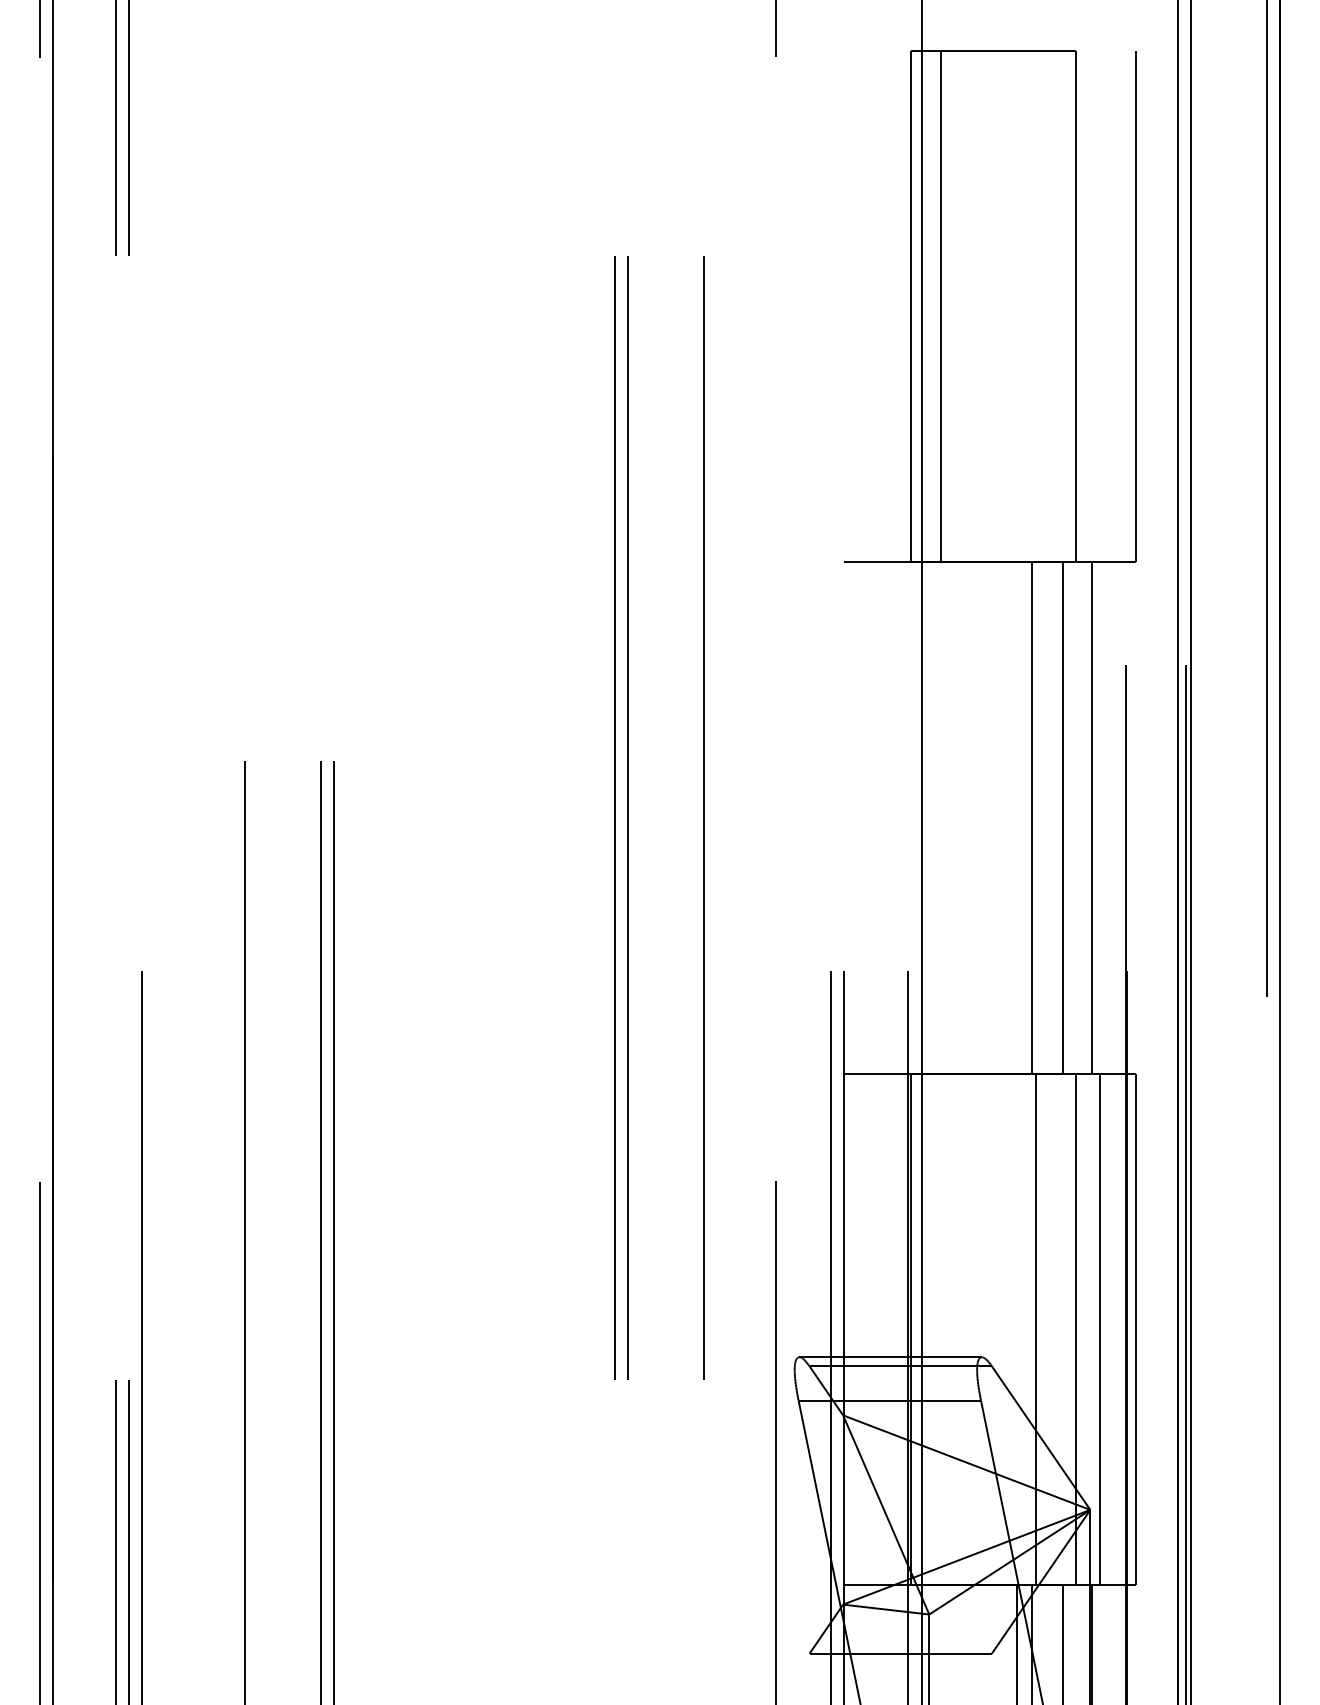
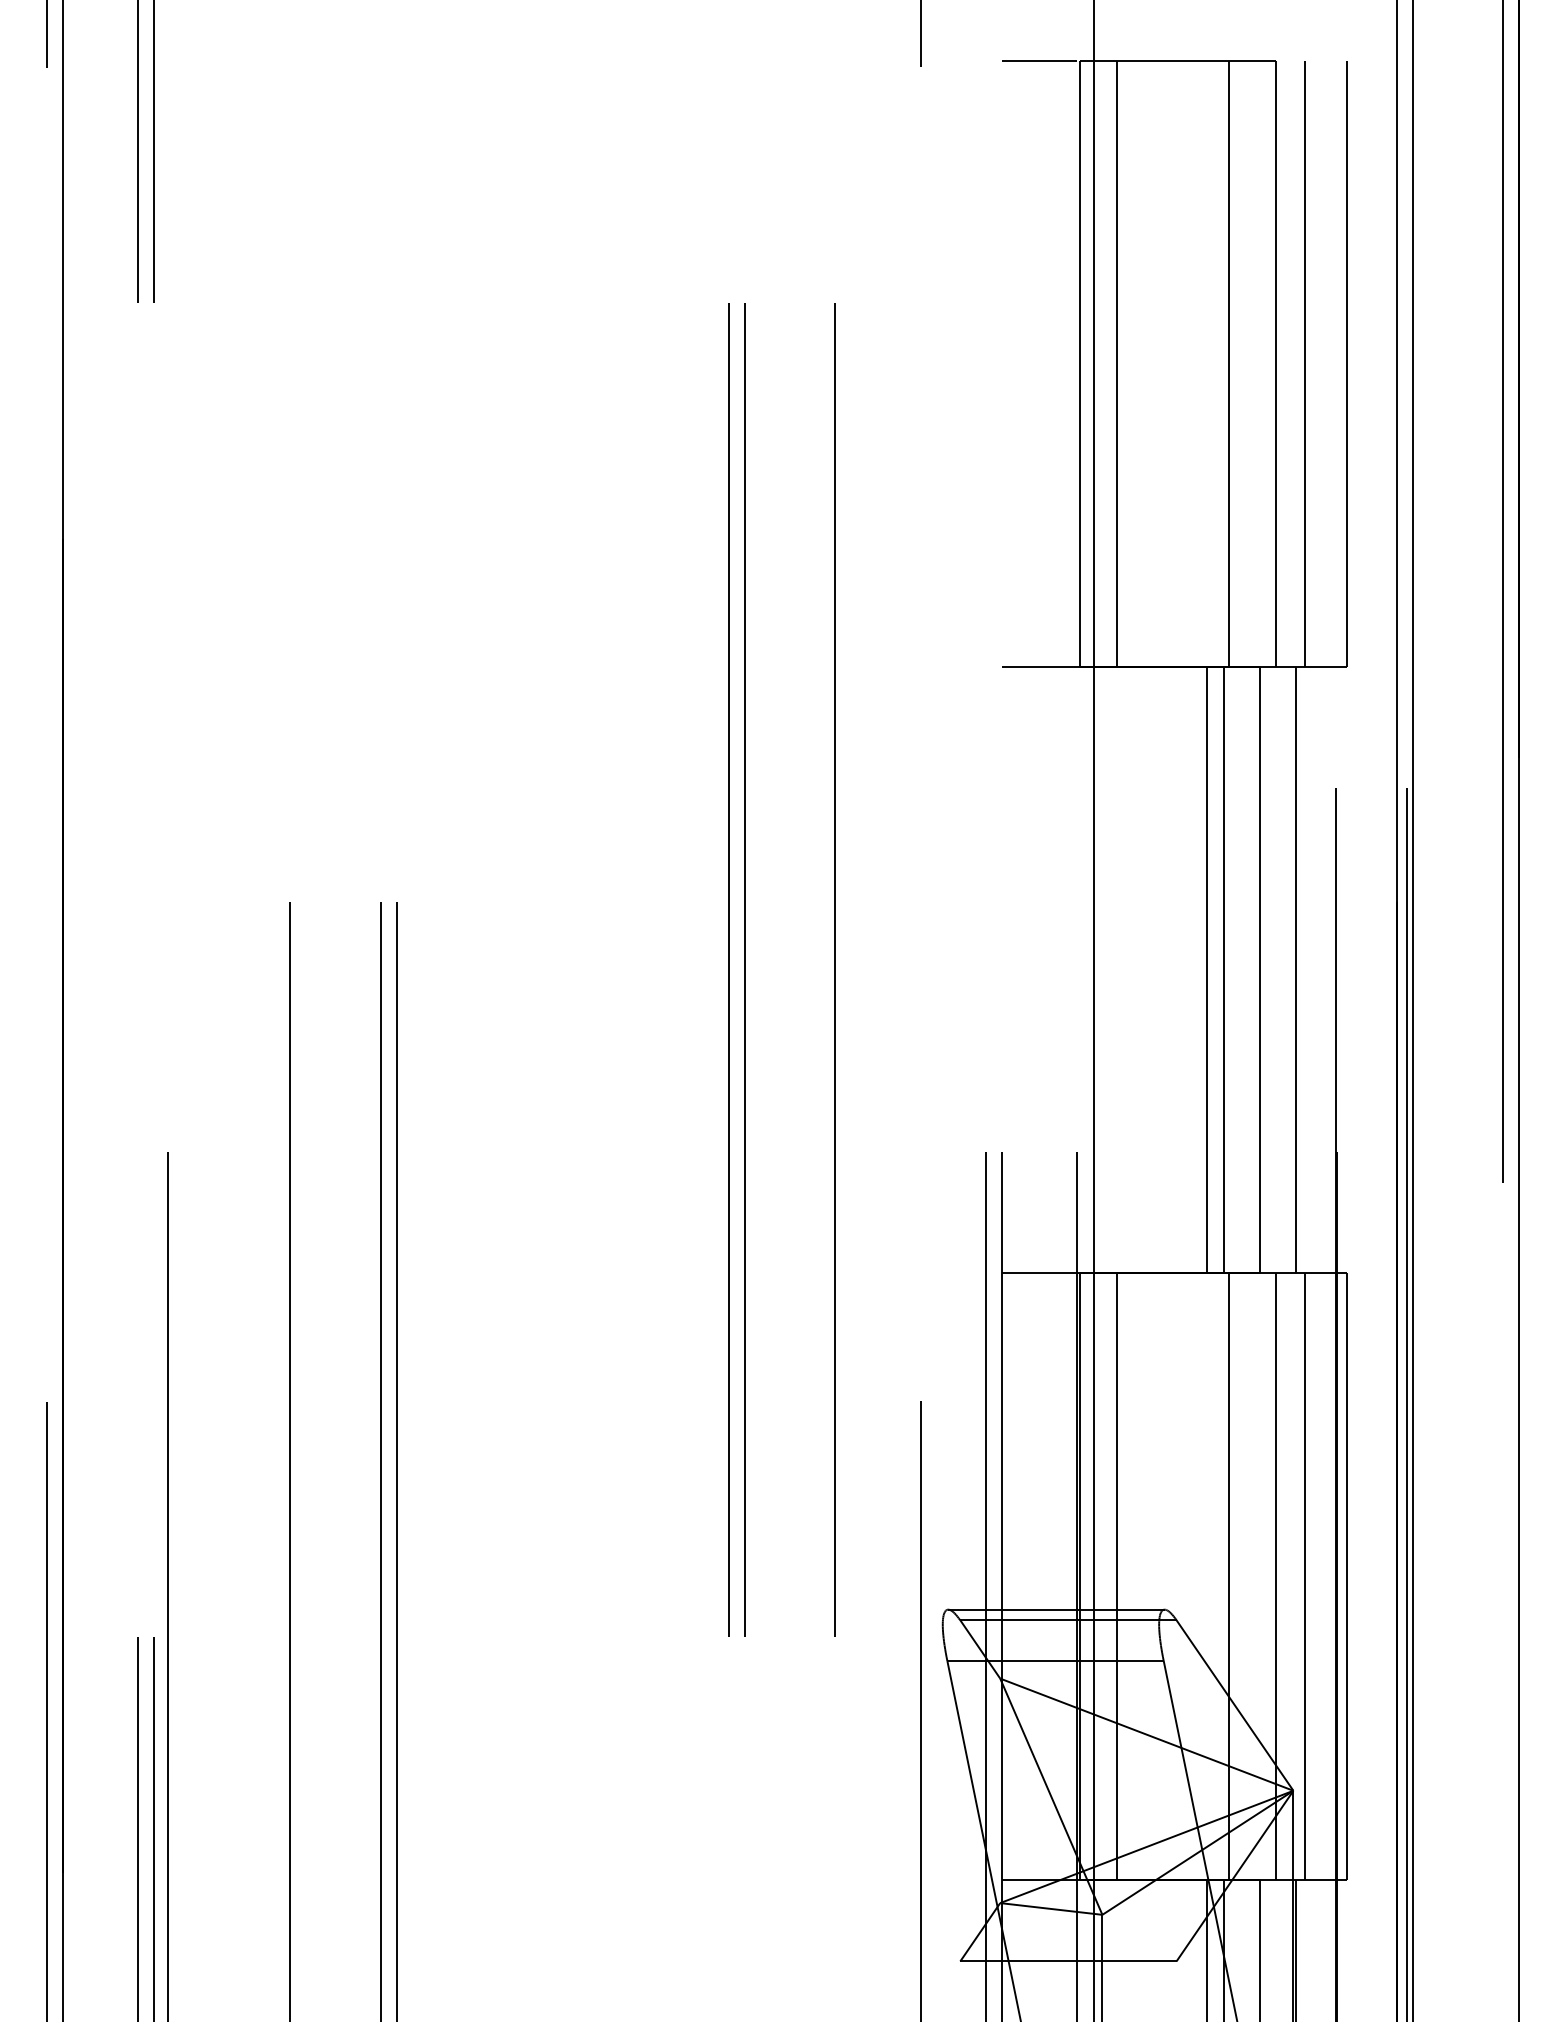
line: (876, 51) -> (1039, 60), added
line: (1035, 306) -> (1228, 363), added
line: (1099, 306) -> (1304, 363), added
line: (1017, 817) -> (1206, 969), added
line: (941, 1329) -> (1116, 1576), added

